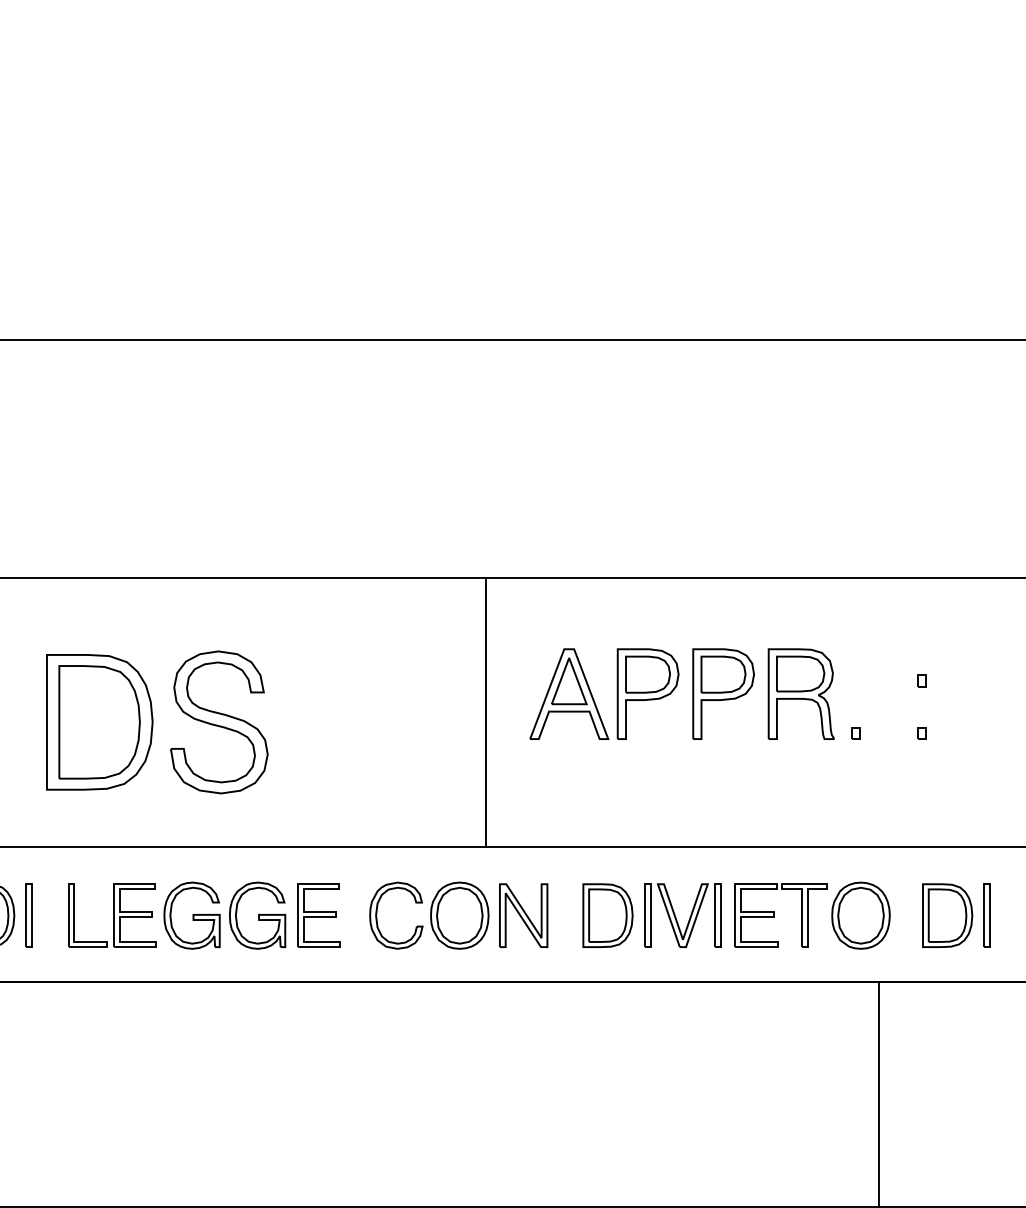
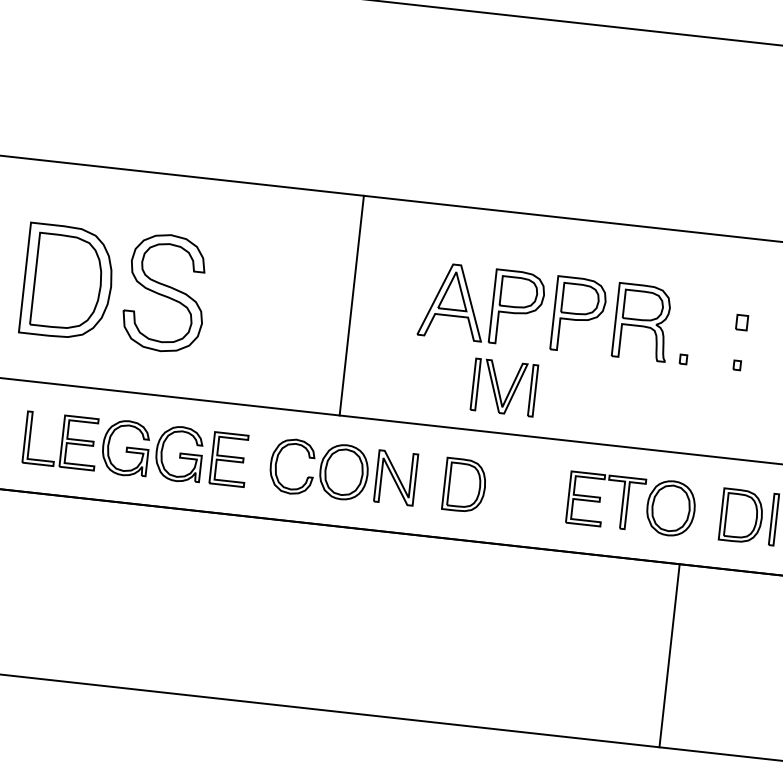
part: (921, 680) -> (741, 322), size x1.6
line: (485, 712) -> (351, 305), moved
part: (676, 917) -> (499, 388), moved

